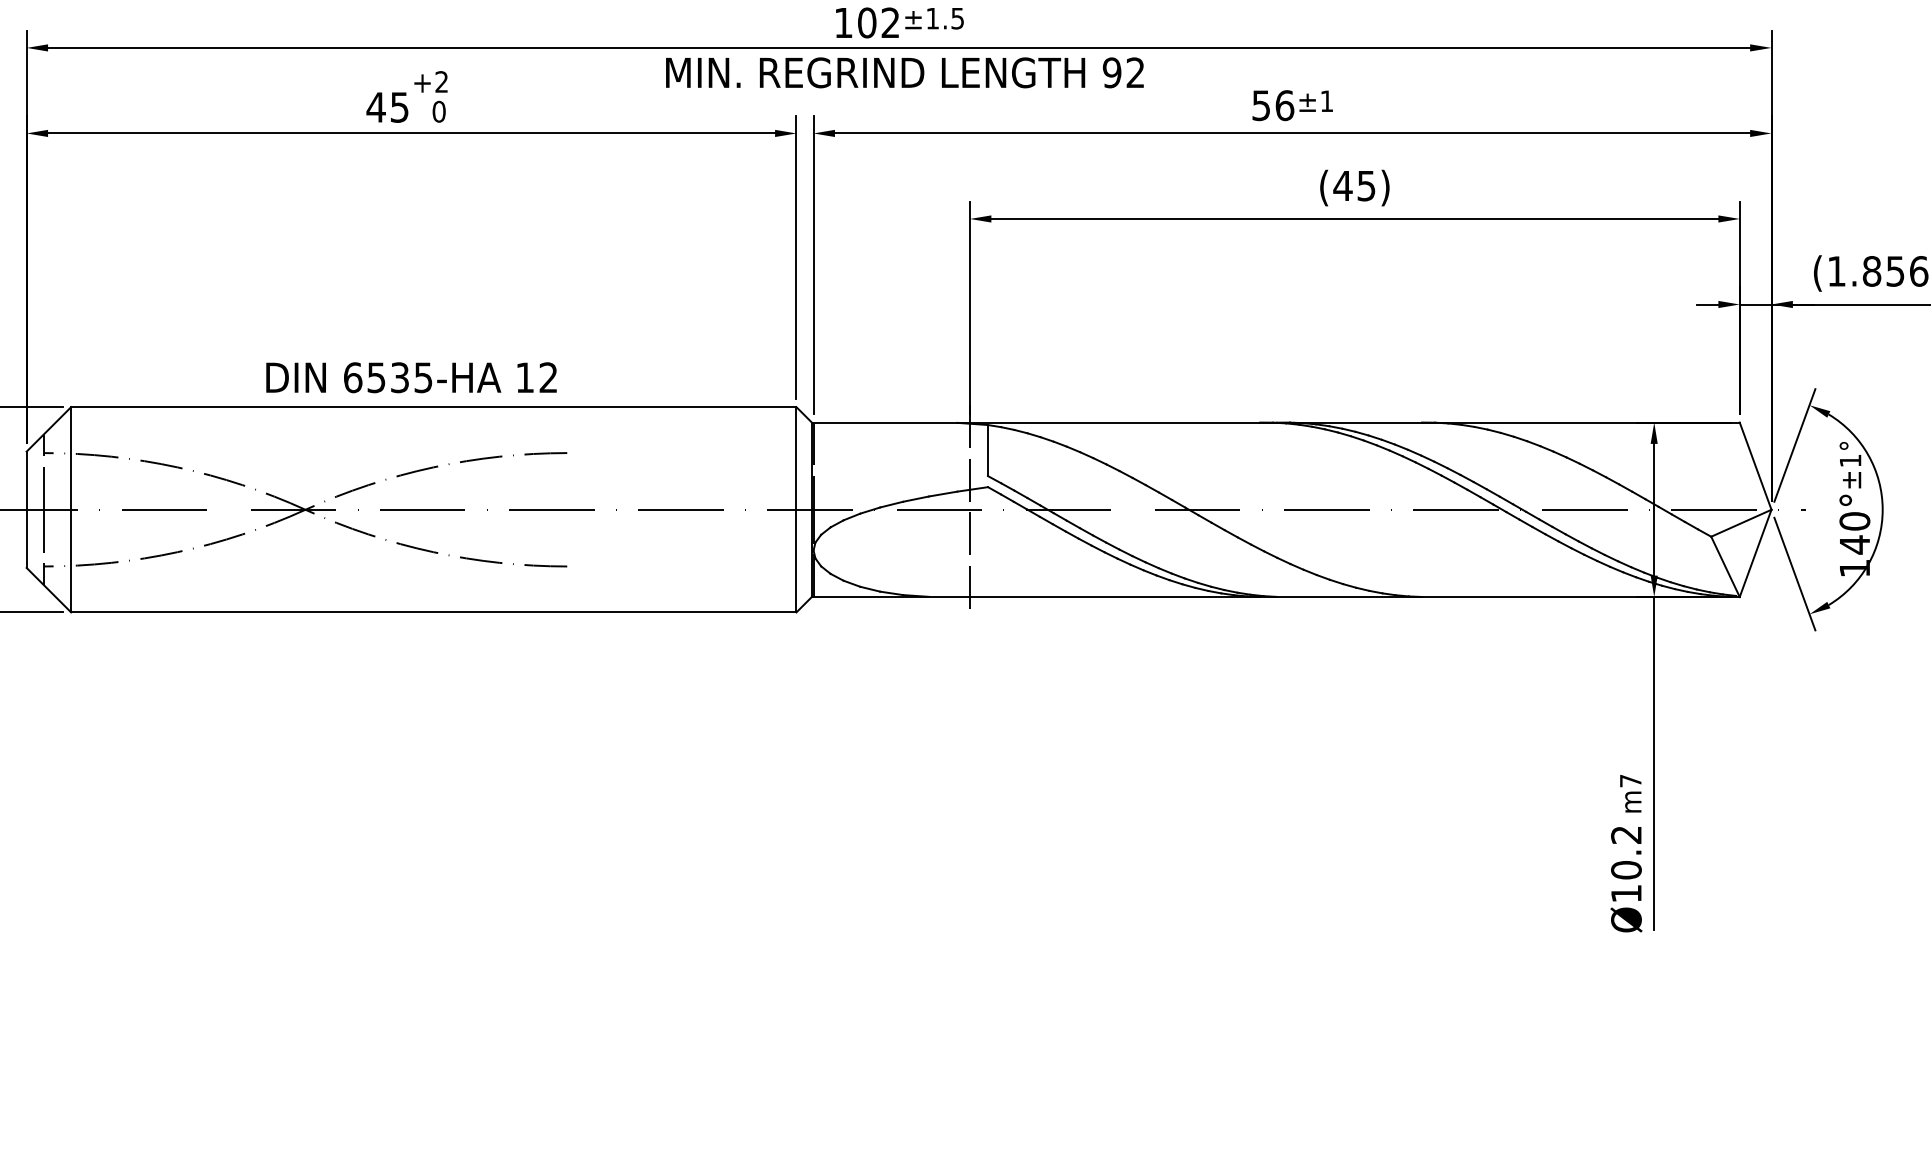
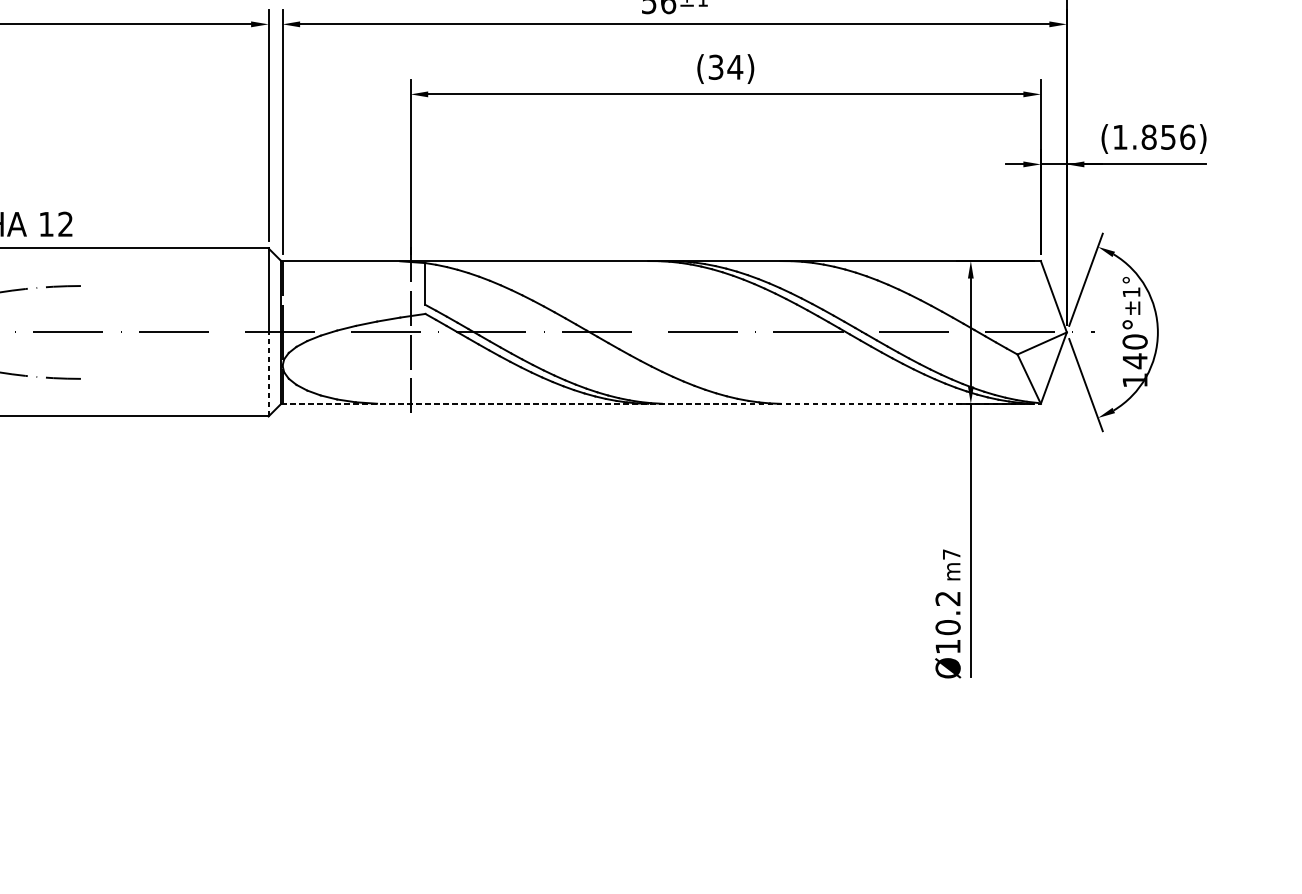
text: (1354, 185) -> (725, 66), (45) -> (34)
line: (796, 560) -> (268, 373), solid -> dashed
line: (1275, 597) -> (660, 404), solid -> dashed

